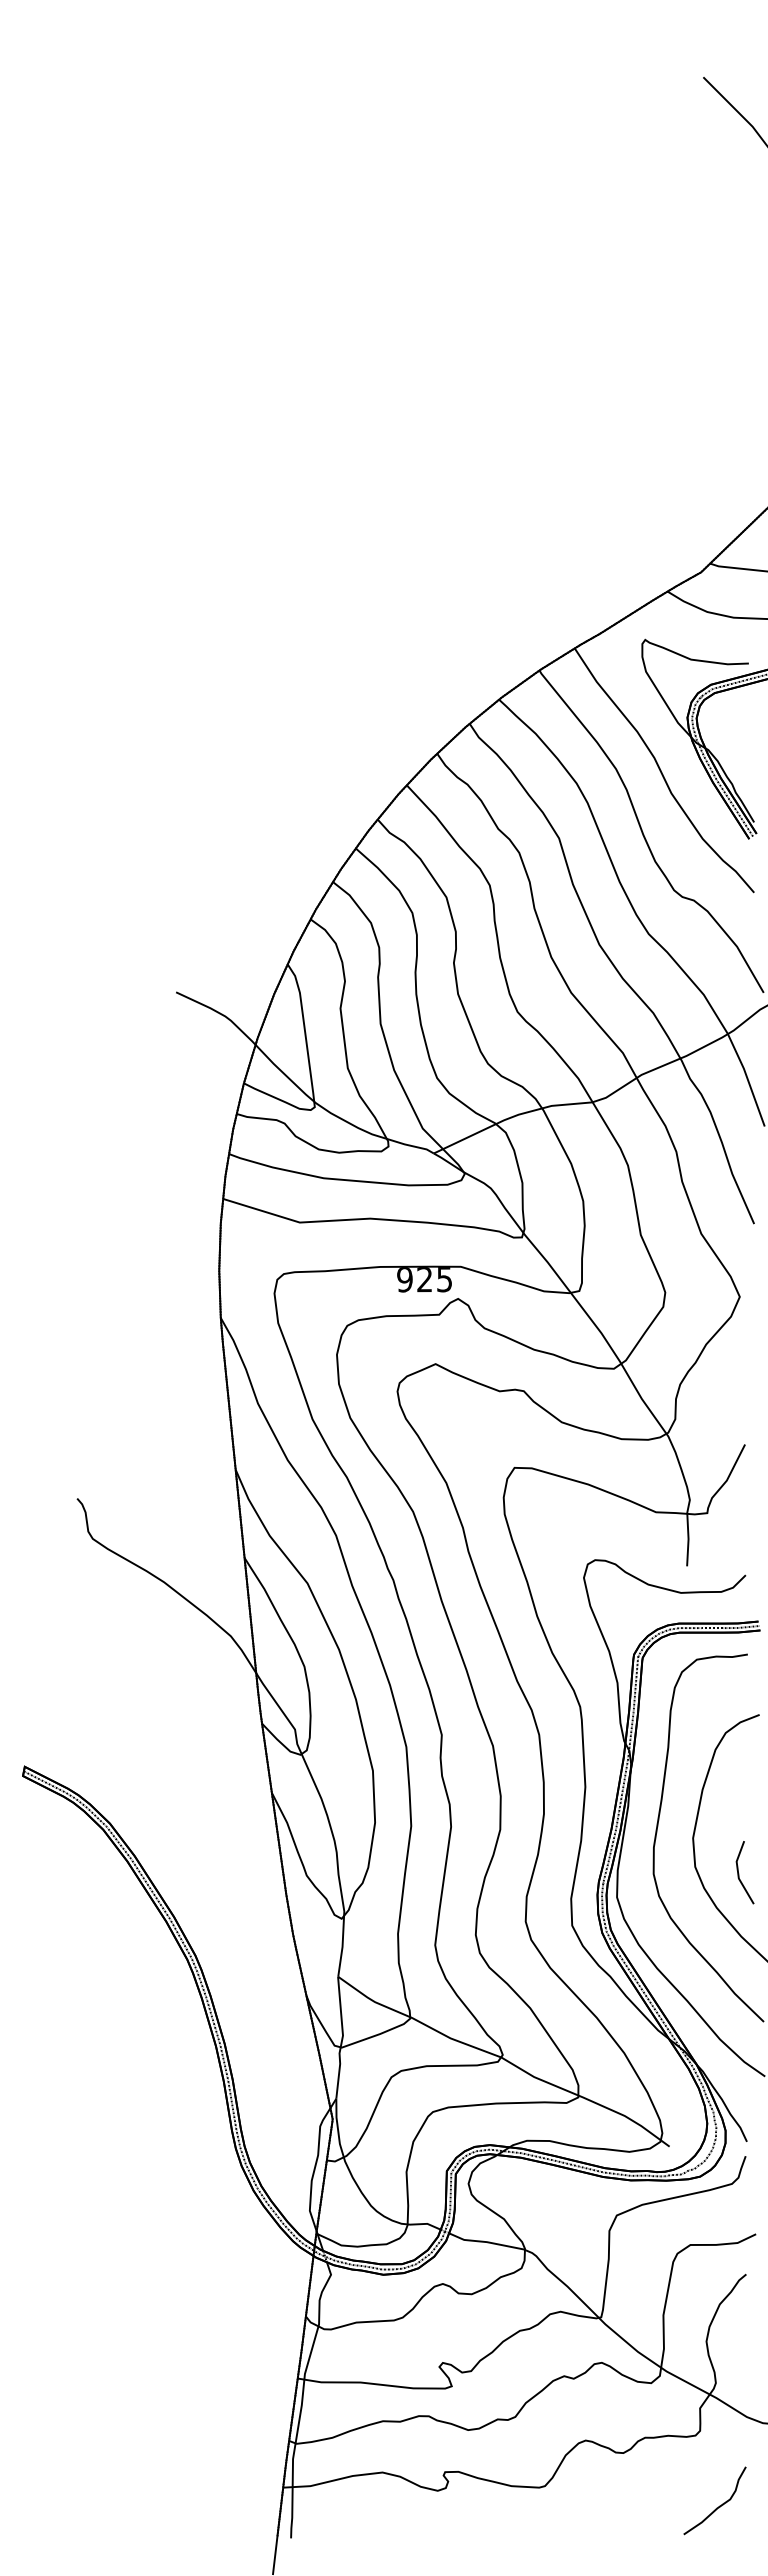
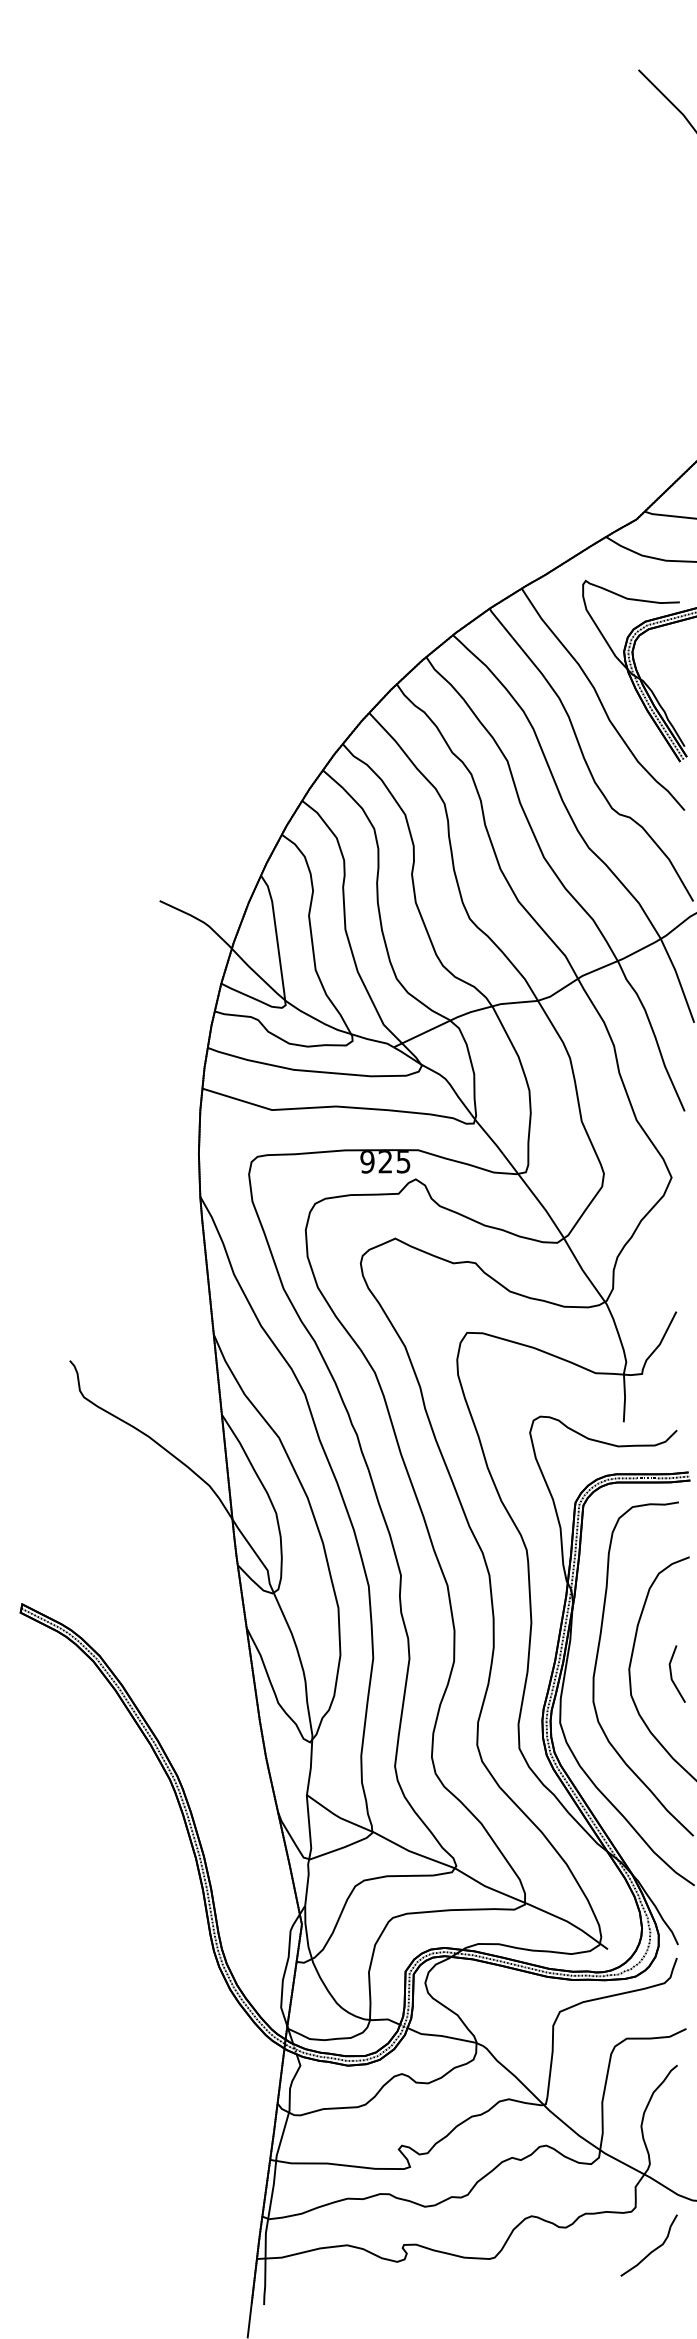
line: (739, 1873) -> (672, 1674), moved
curve: (719, 2505) -> (653, 2249), moved

